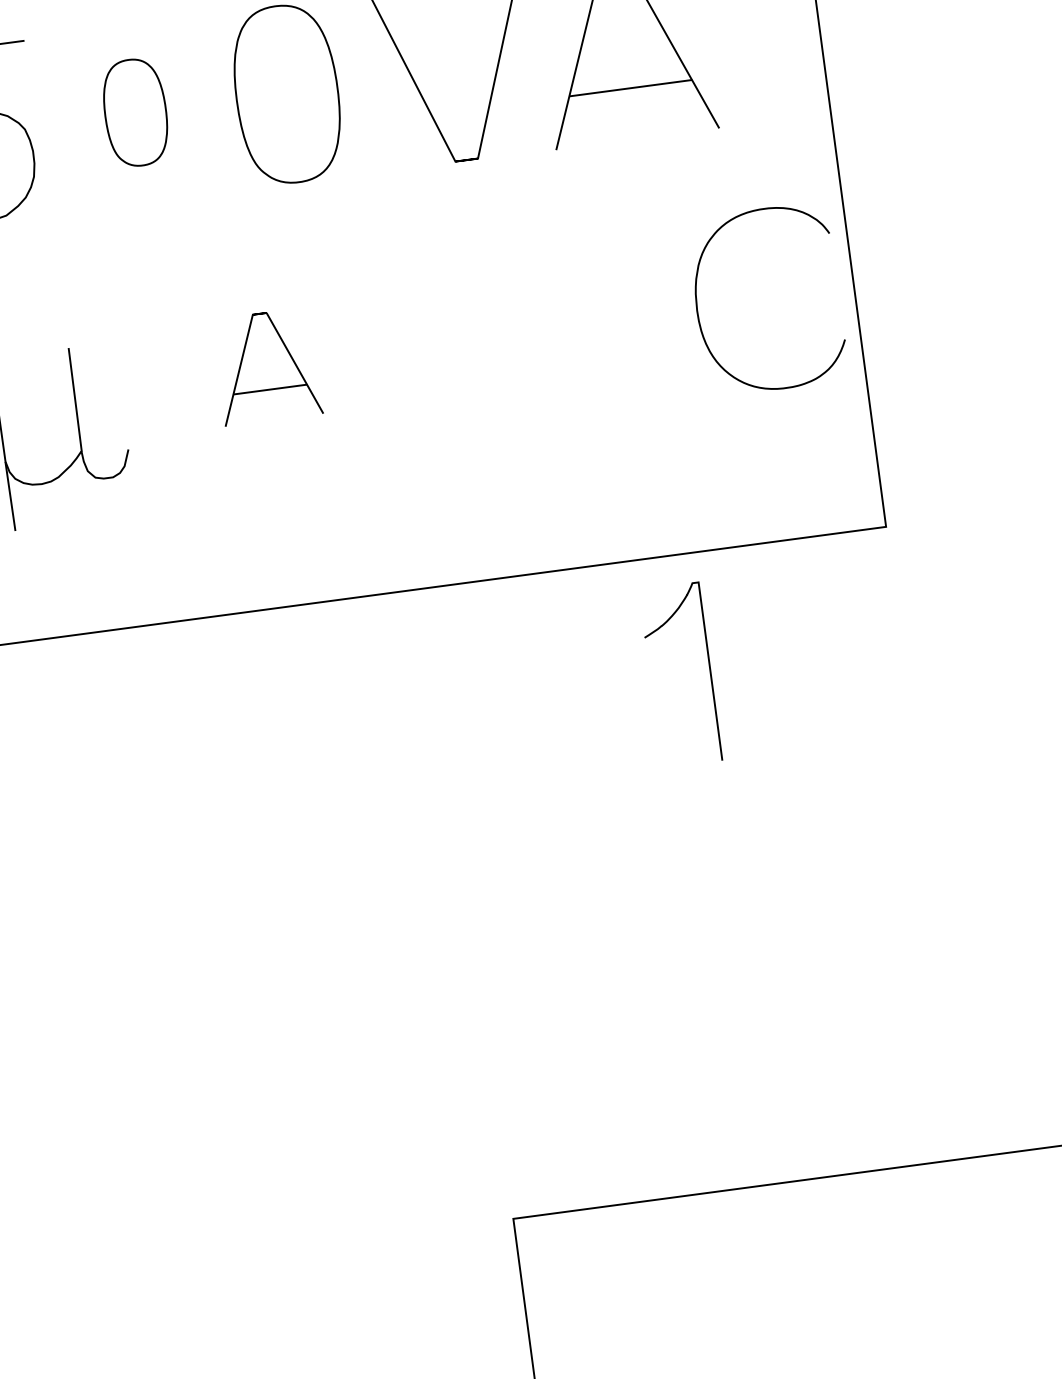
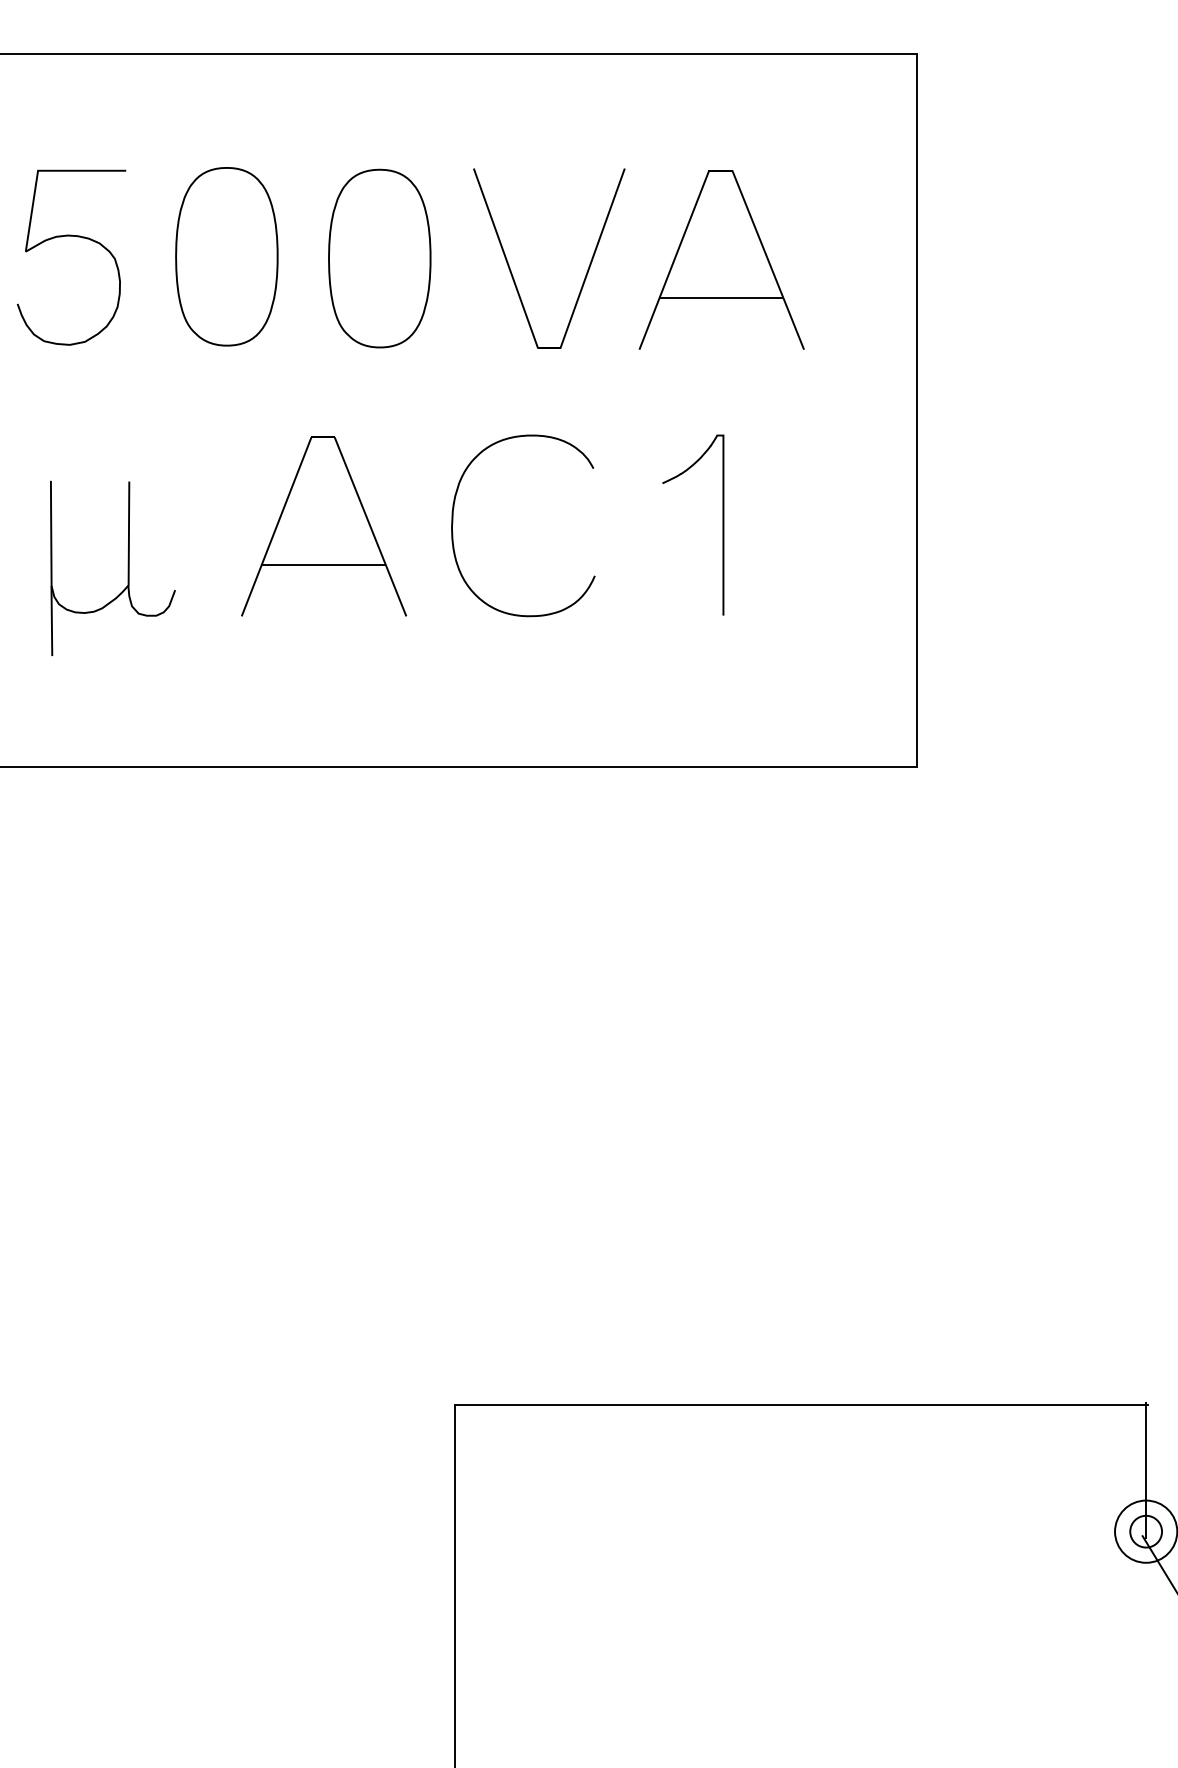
part: (135, 112) -> (226, 256), size x1.67
curve: (698, 306) -> (453, 523), moved
part: (266, 366) -> (323, 526), size x1.67
part: (709, 670) -> (722, 524), moved

